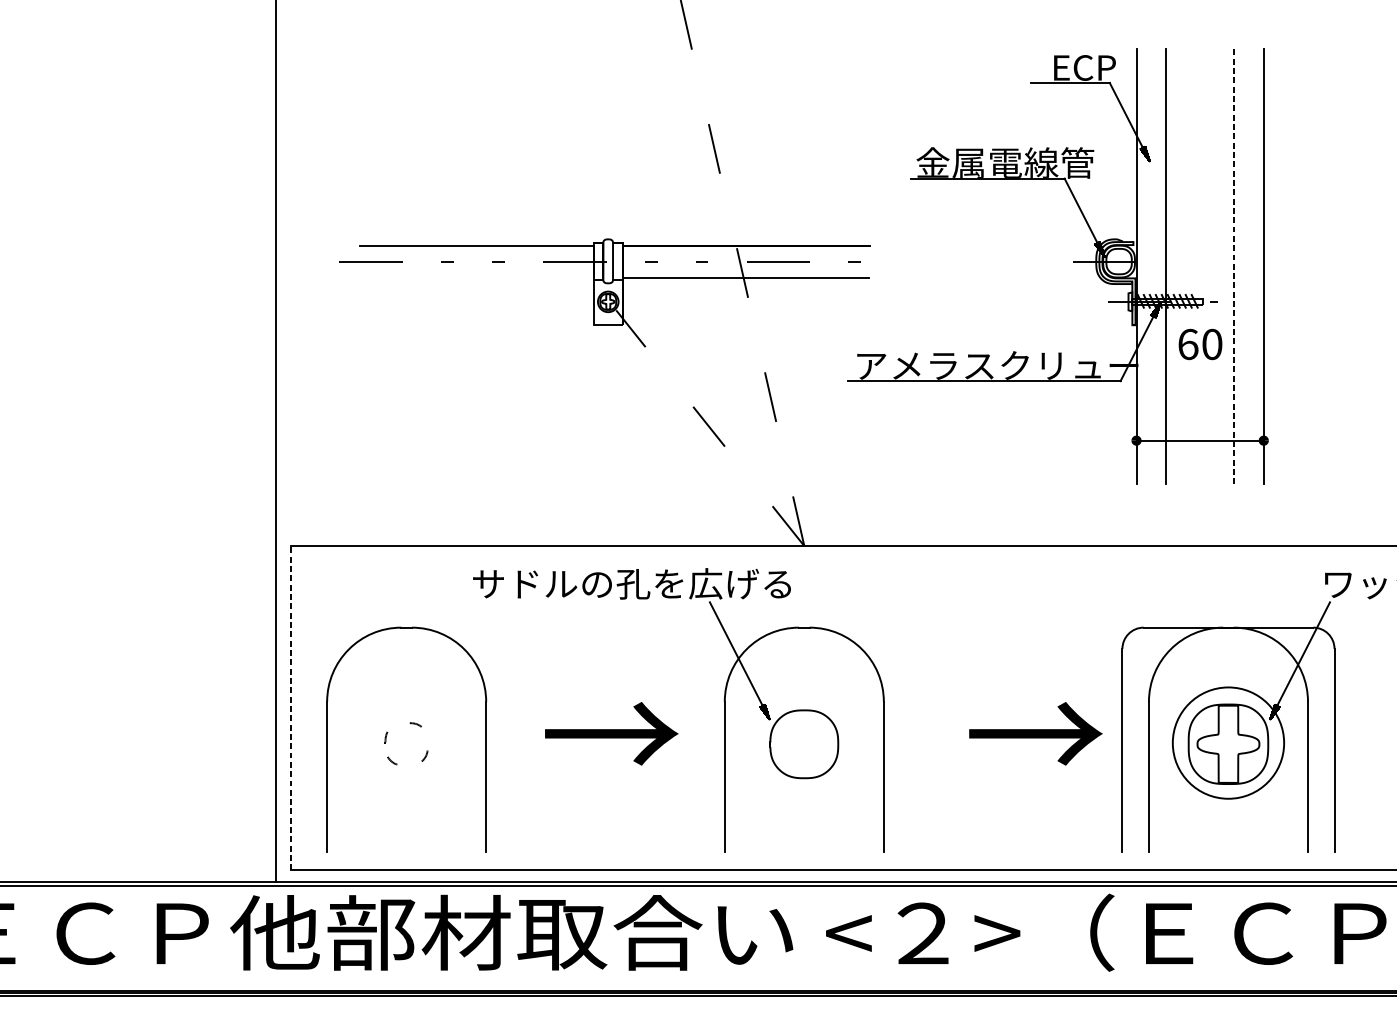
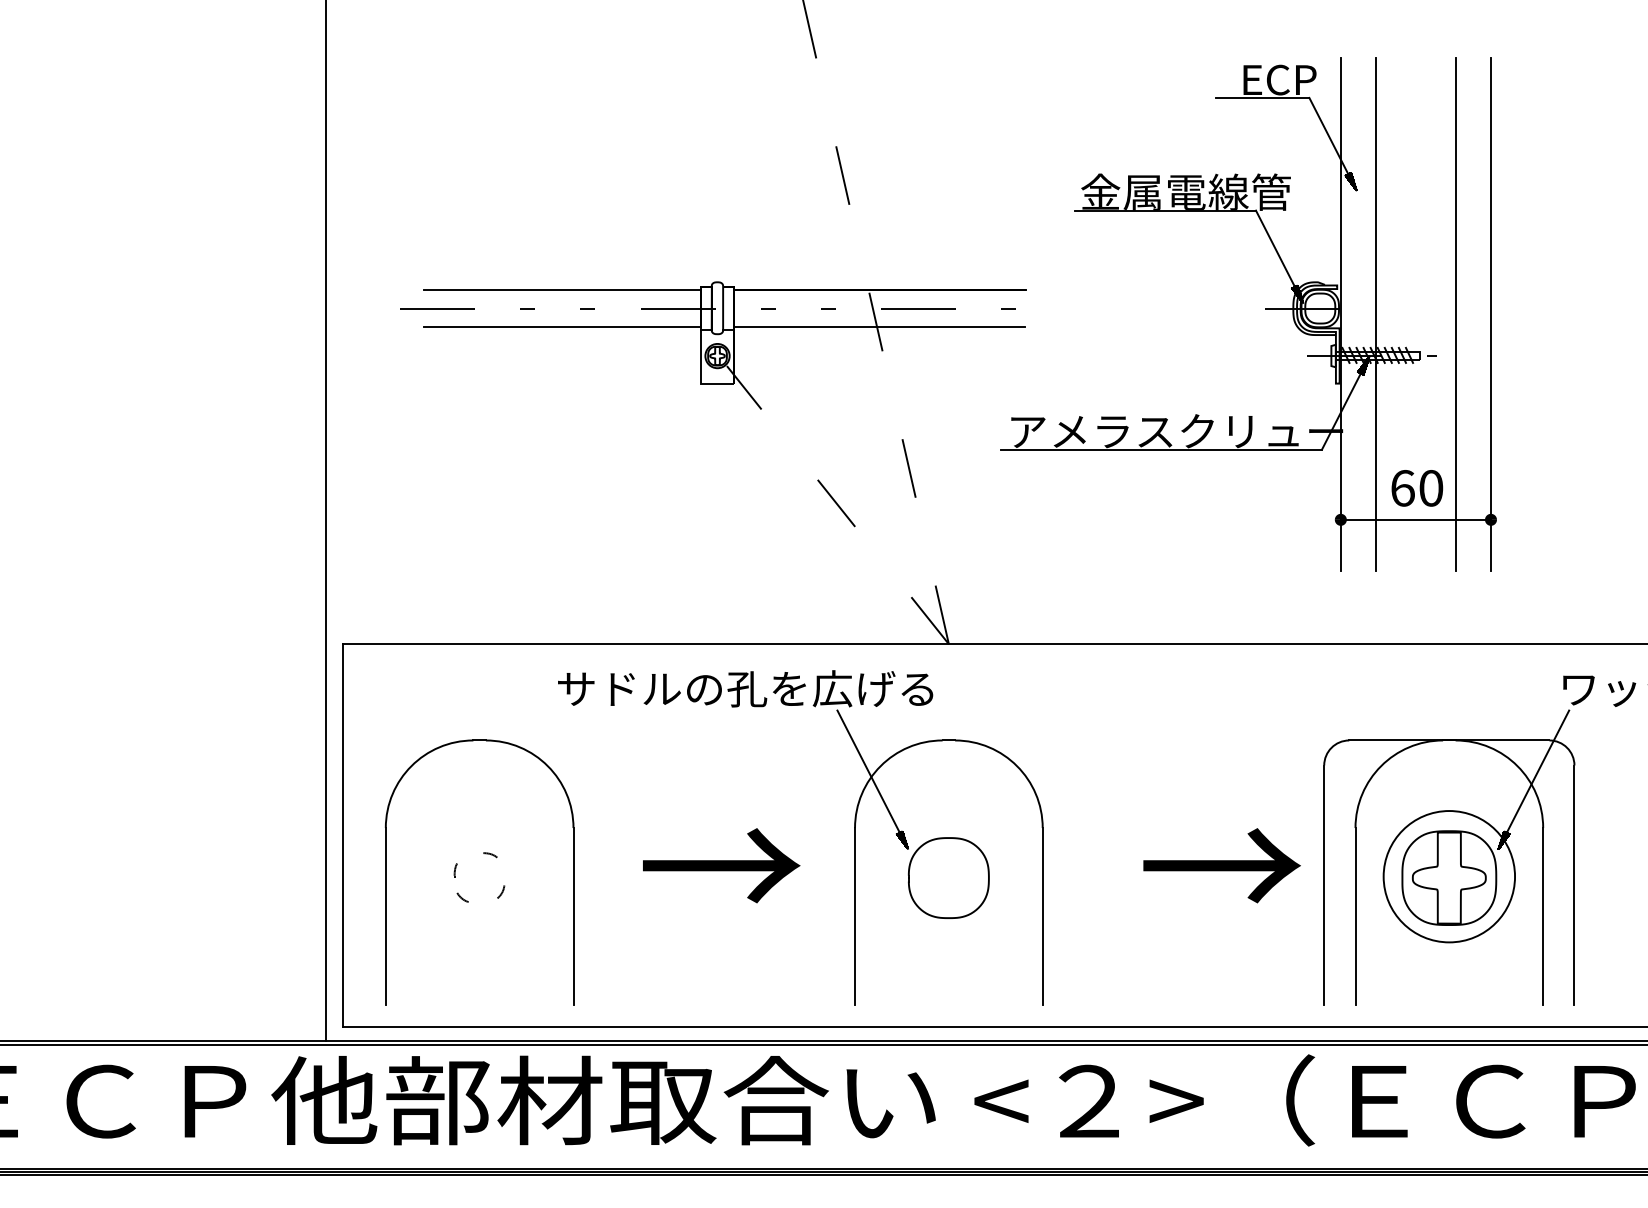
line: (1233, 267) -> (1455, 315), dashed -> solid
line: (476, 277) -> (562, 327), added
text: (1200, 344) -> (1417, 488), moved
line: (290, 708) -> (342, 835), dashed -> solid

